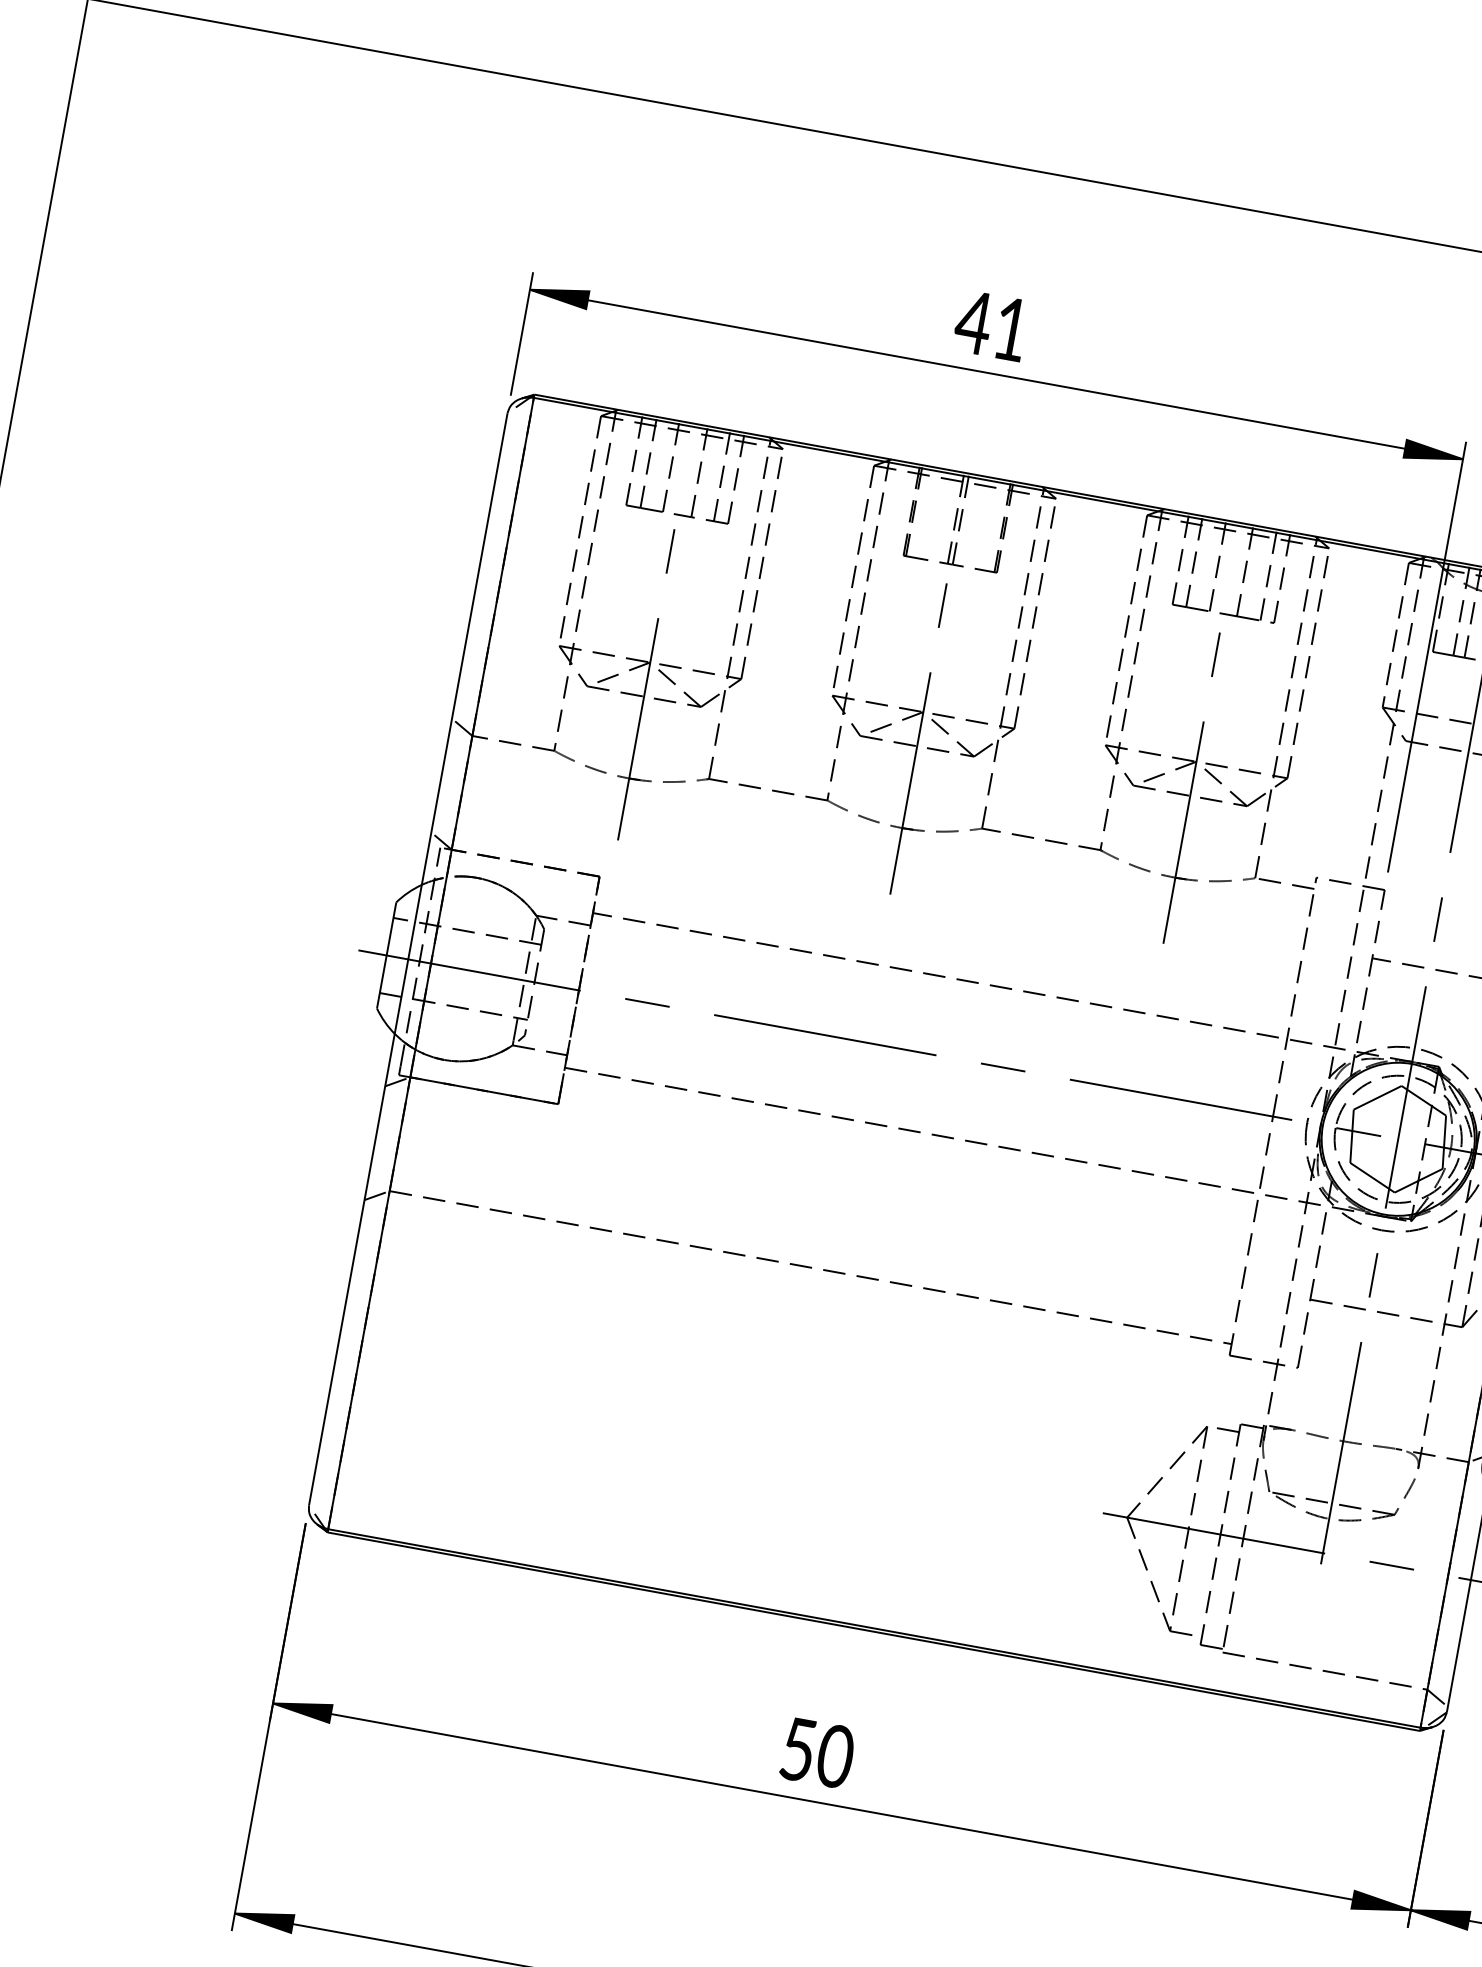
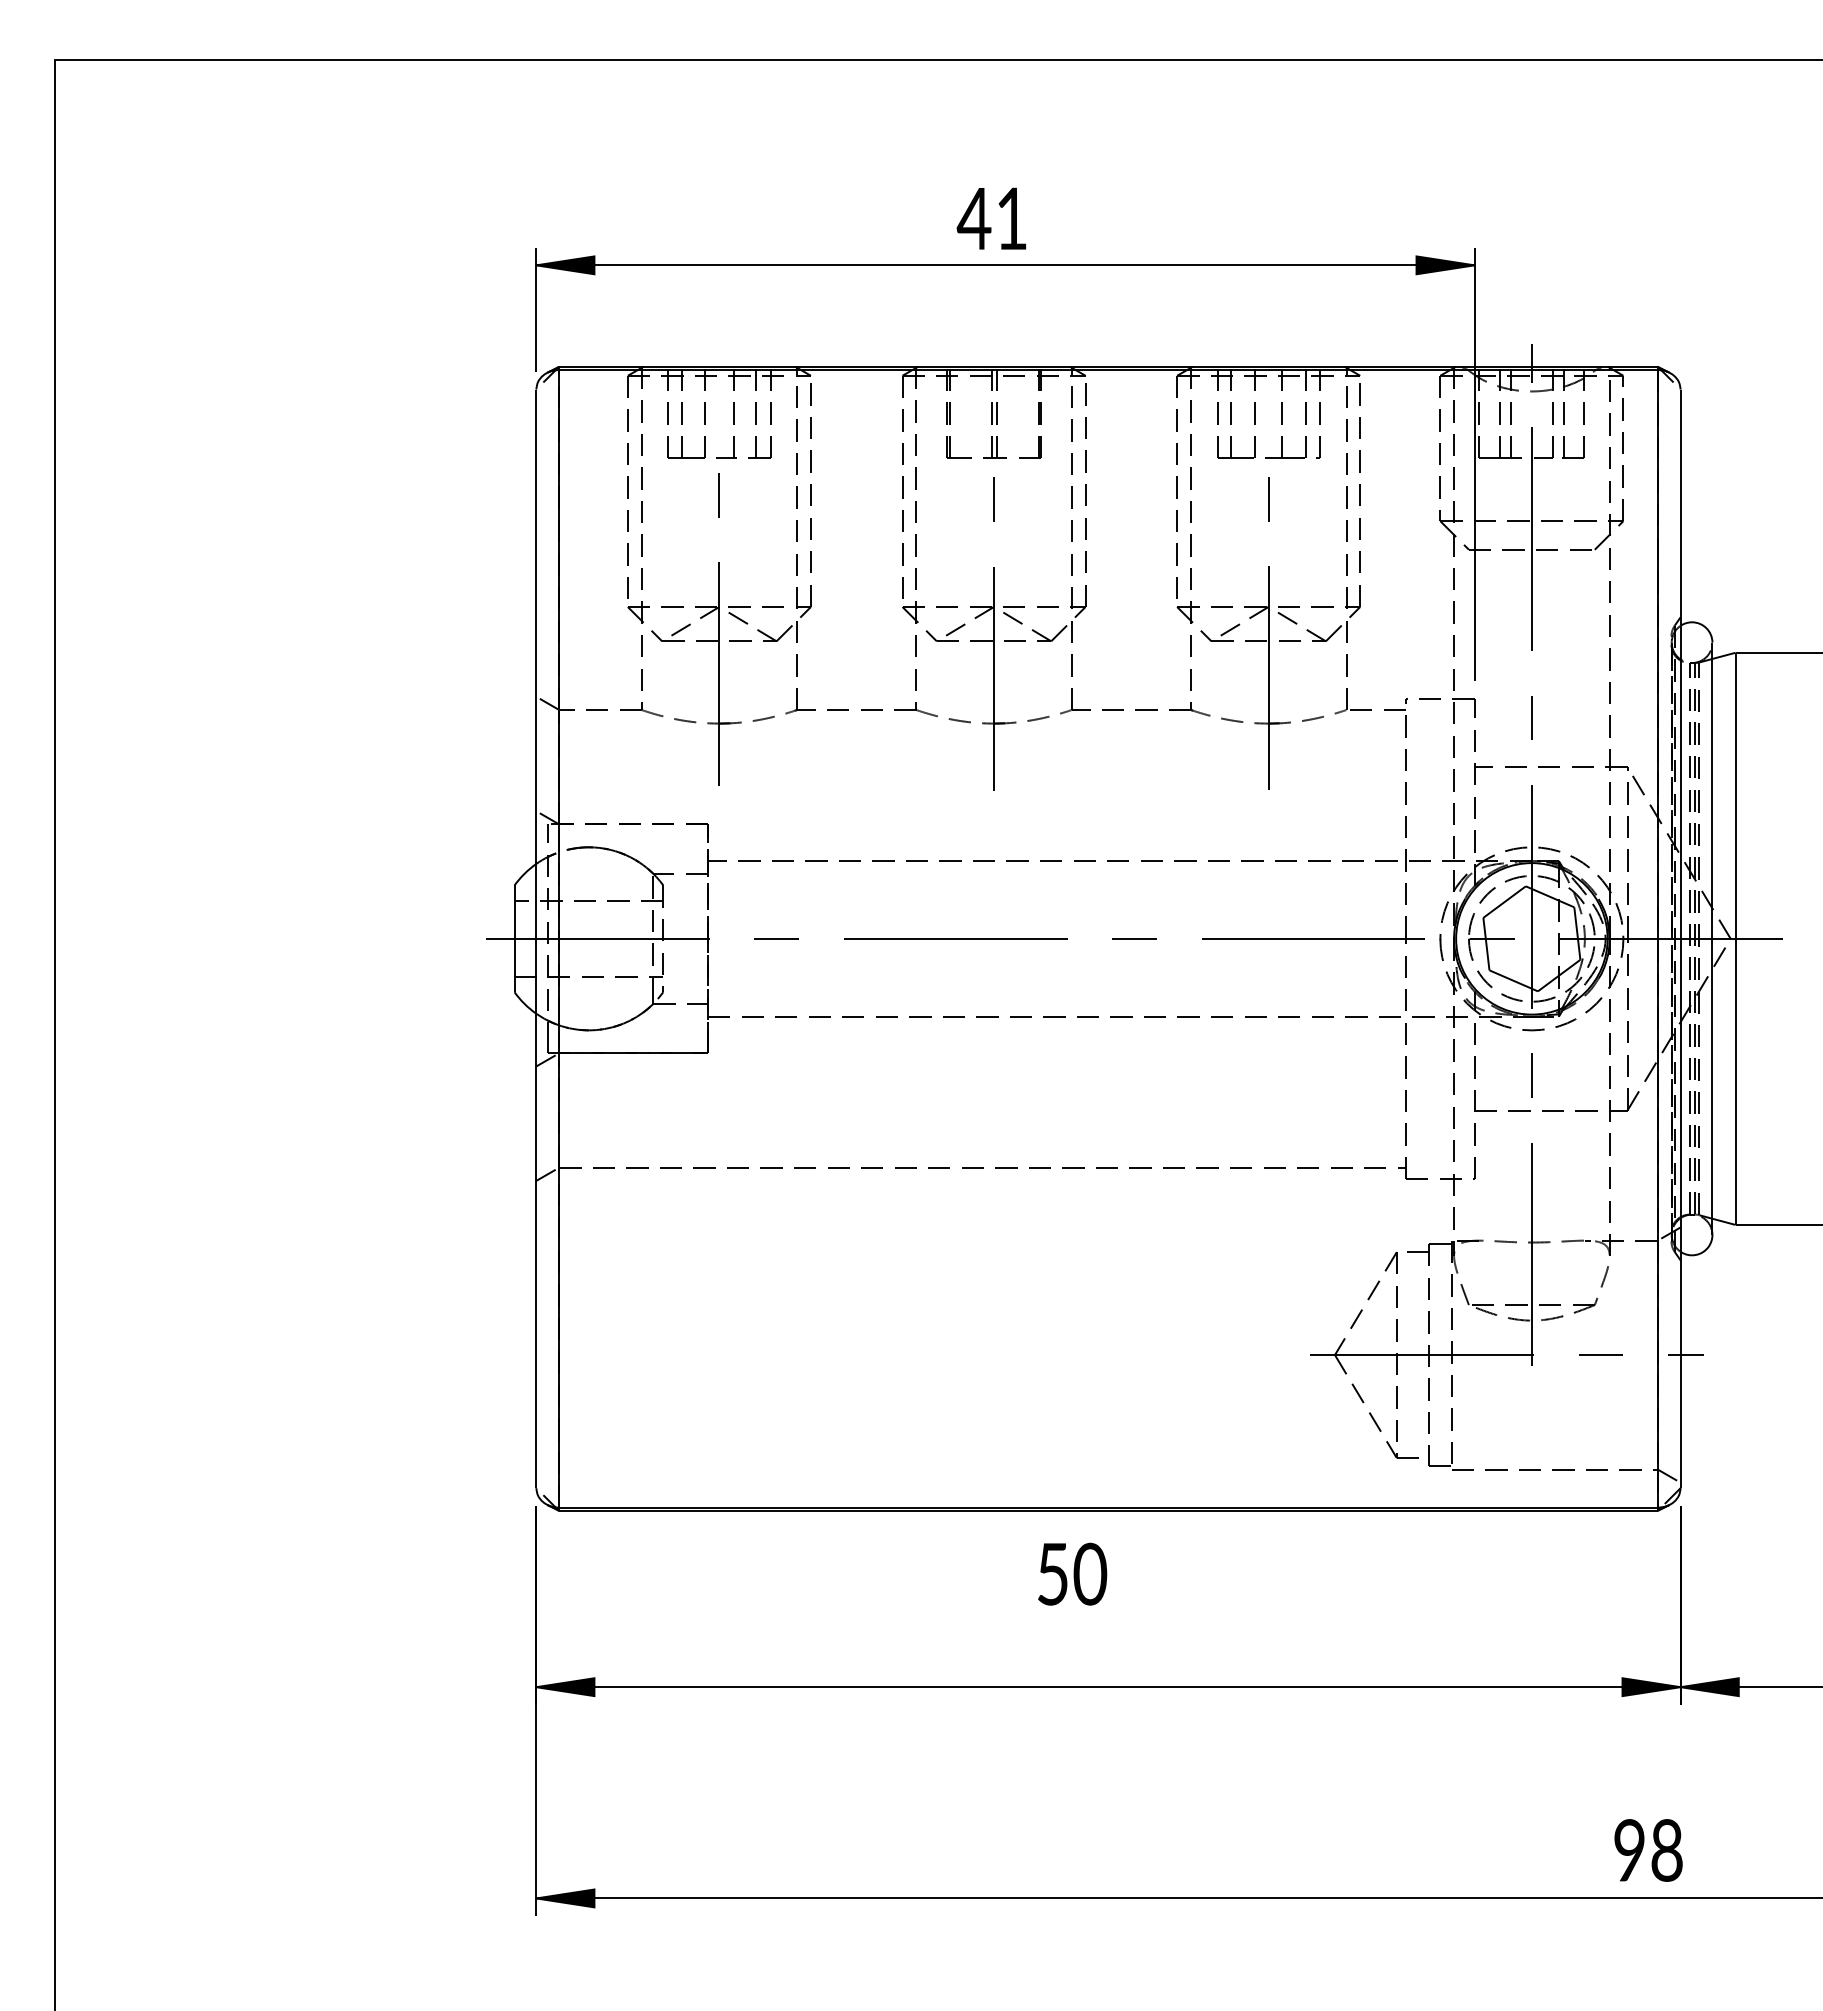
text: (817, 1752) -> (1072, 1573), moved

